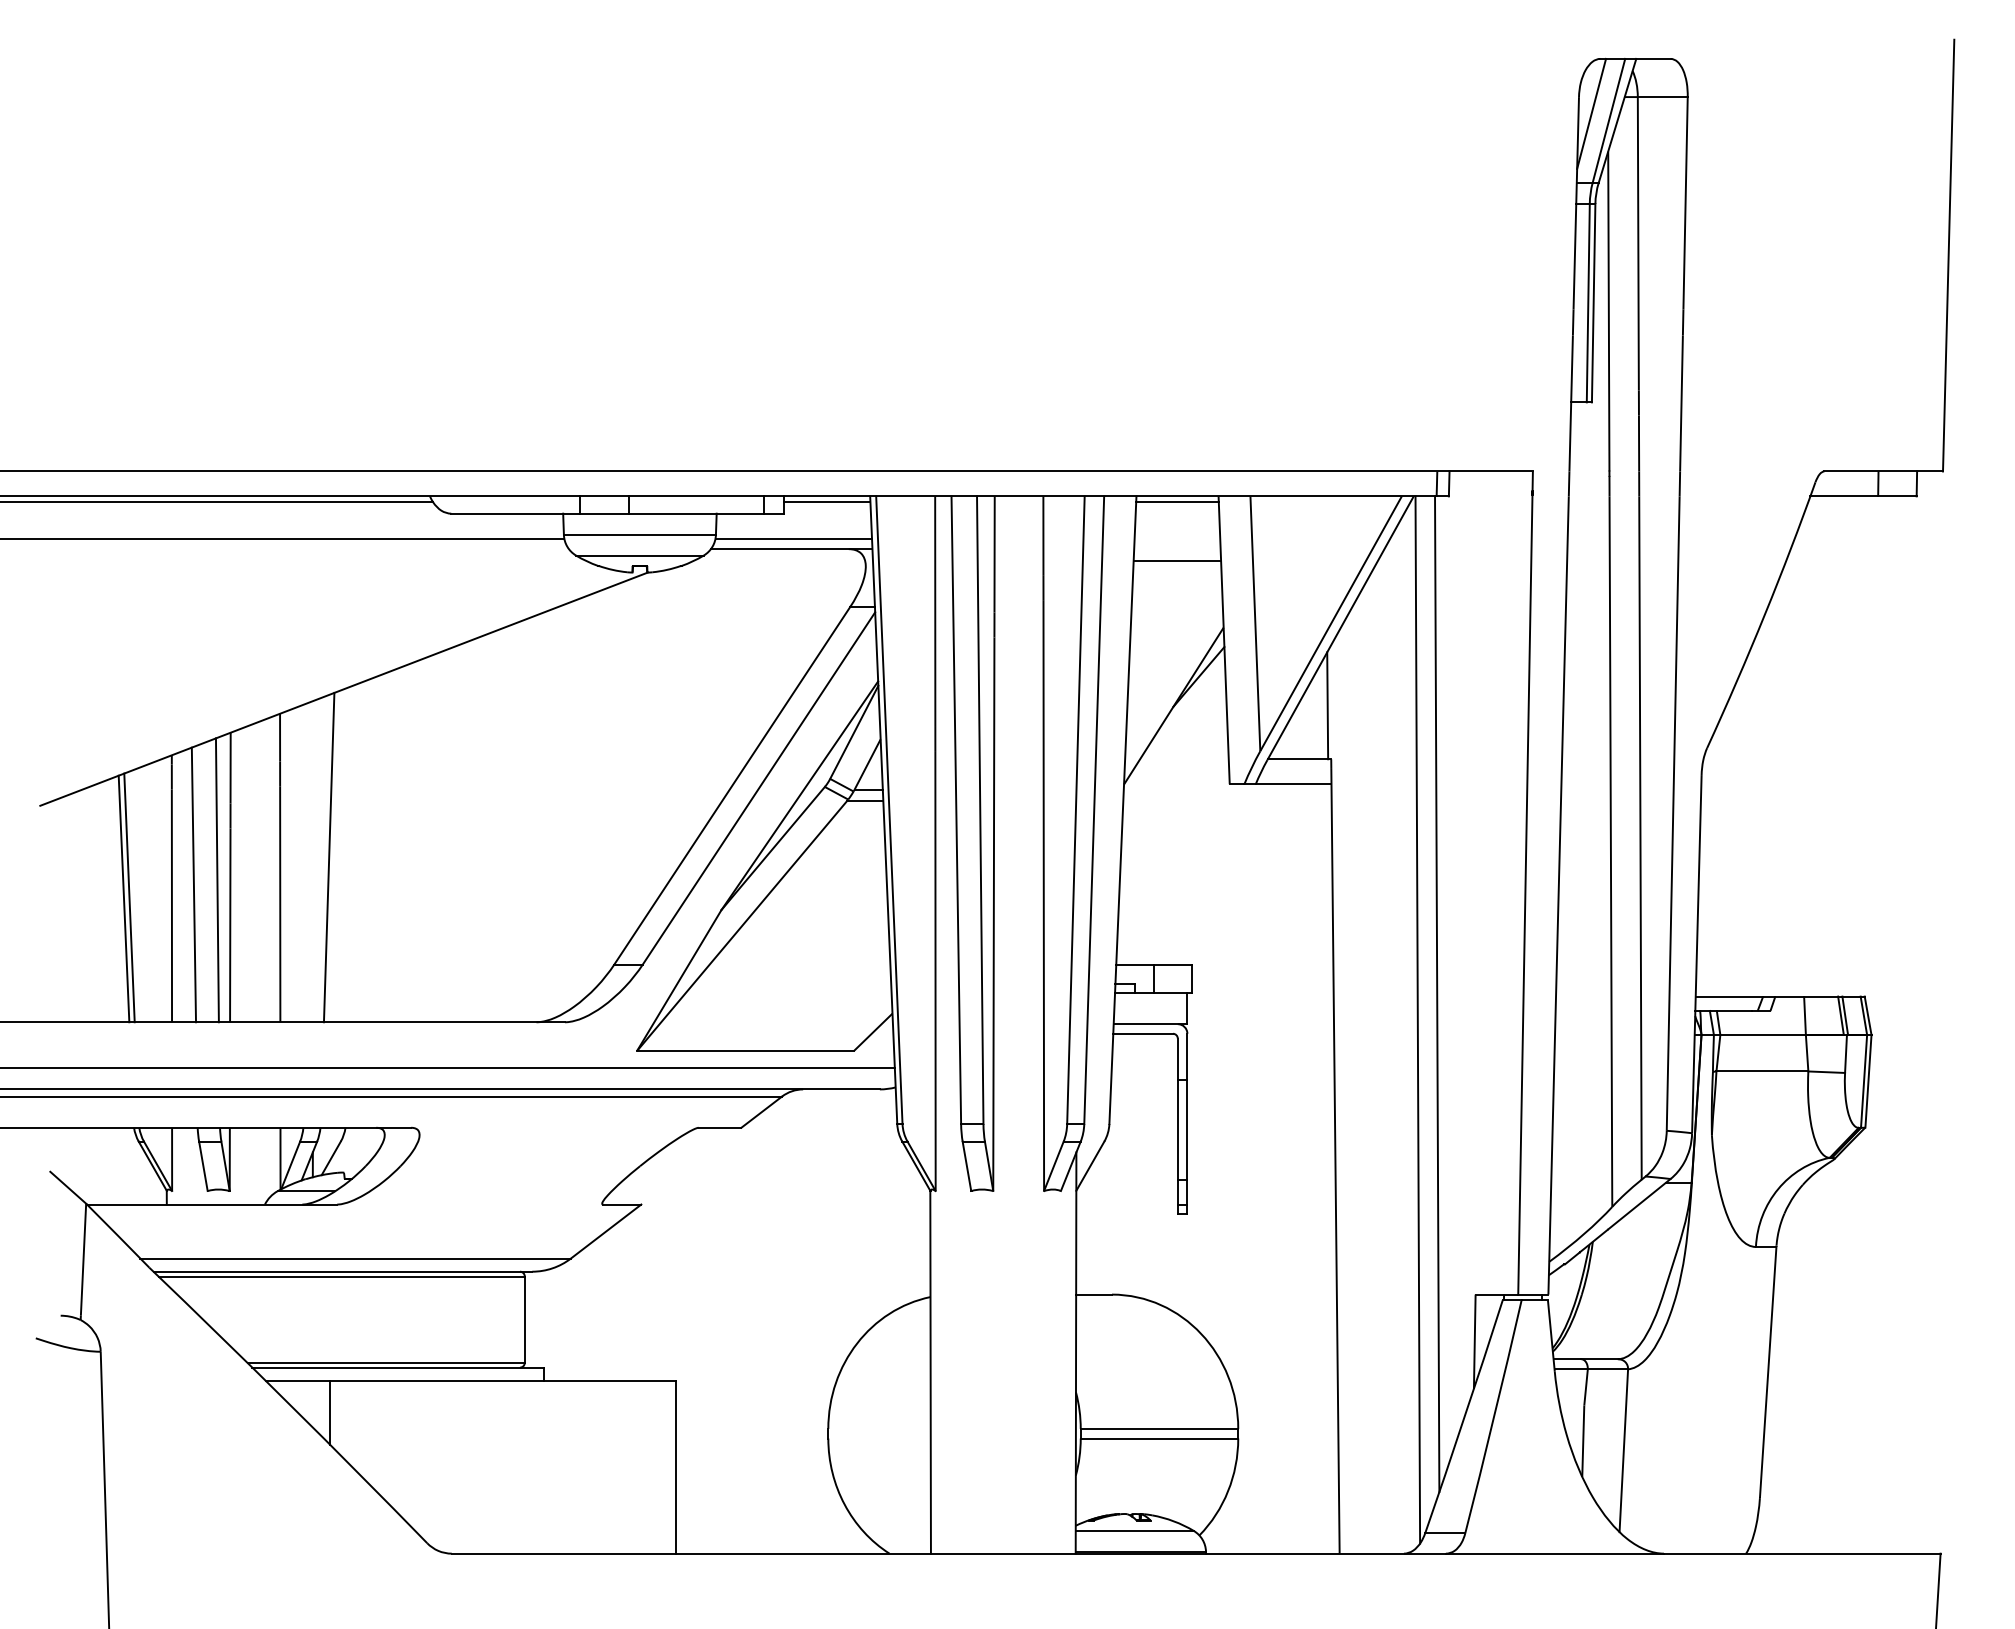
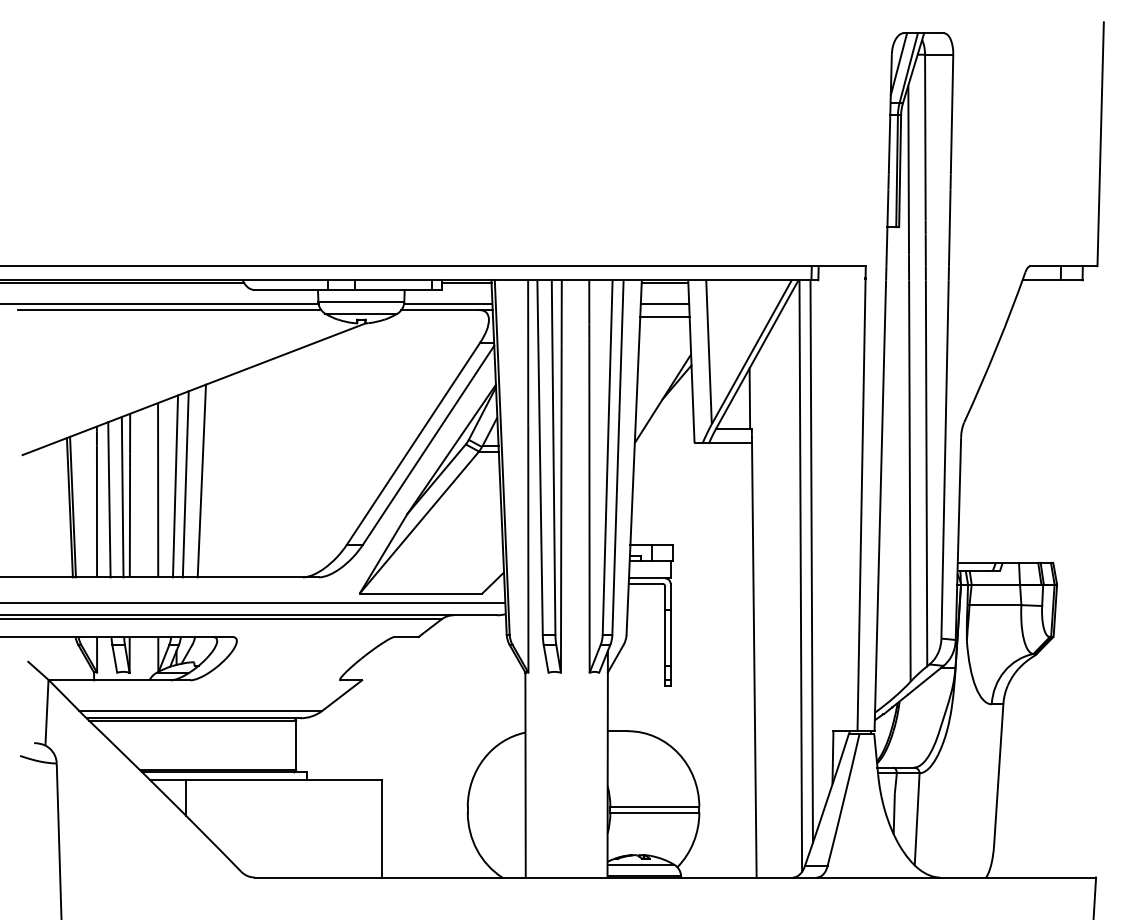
line: (1176, 539) -> (664, 304), added
line: (300, 549) -> (169, 310), added
line: (356, 850) -> (201, 480), added
line: (310, 861) -> (175, 486), added

